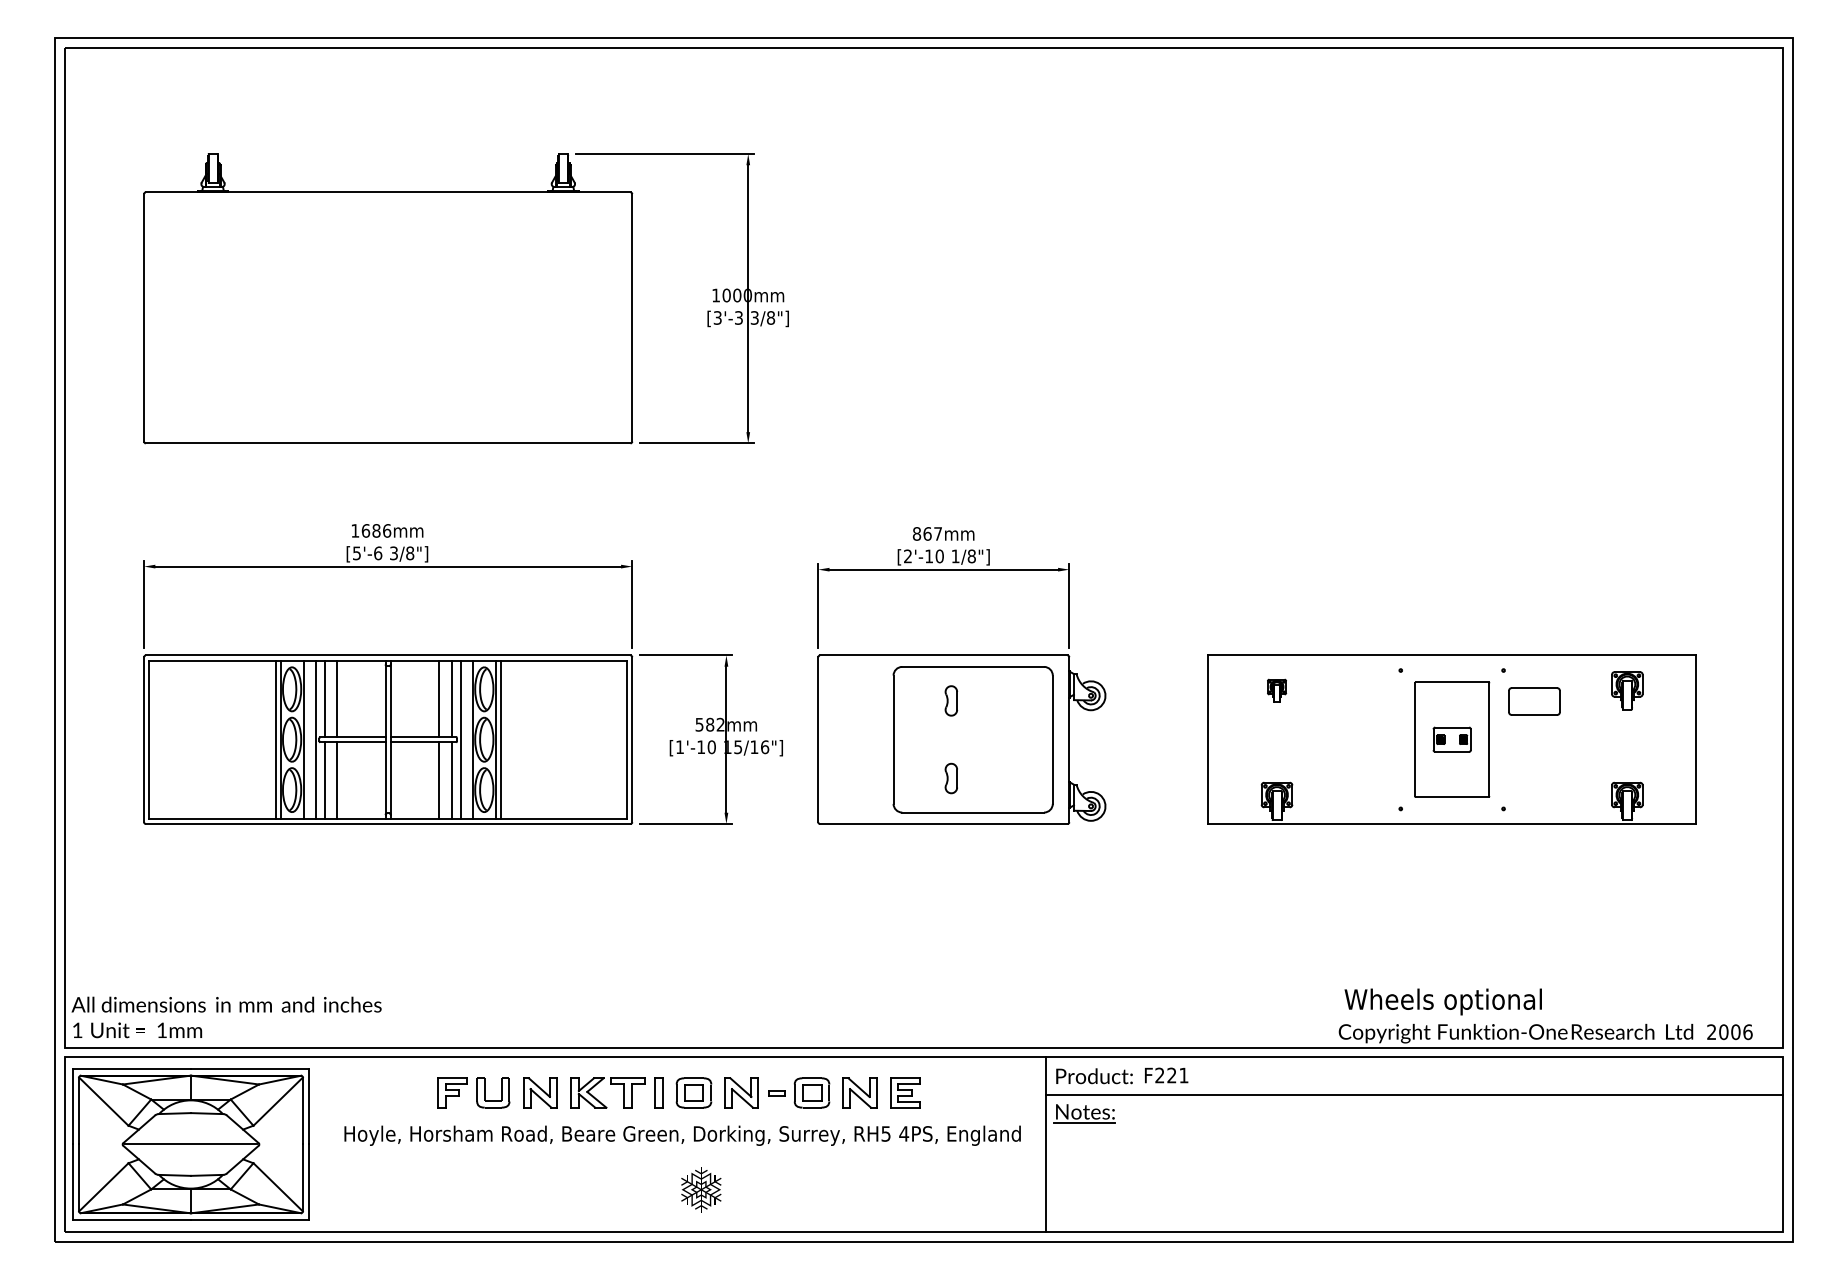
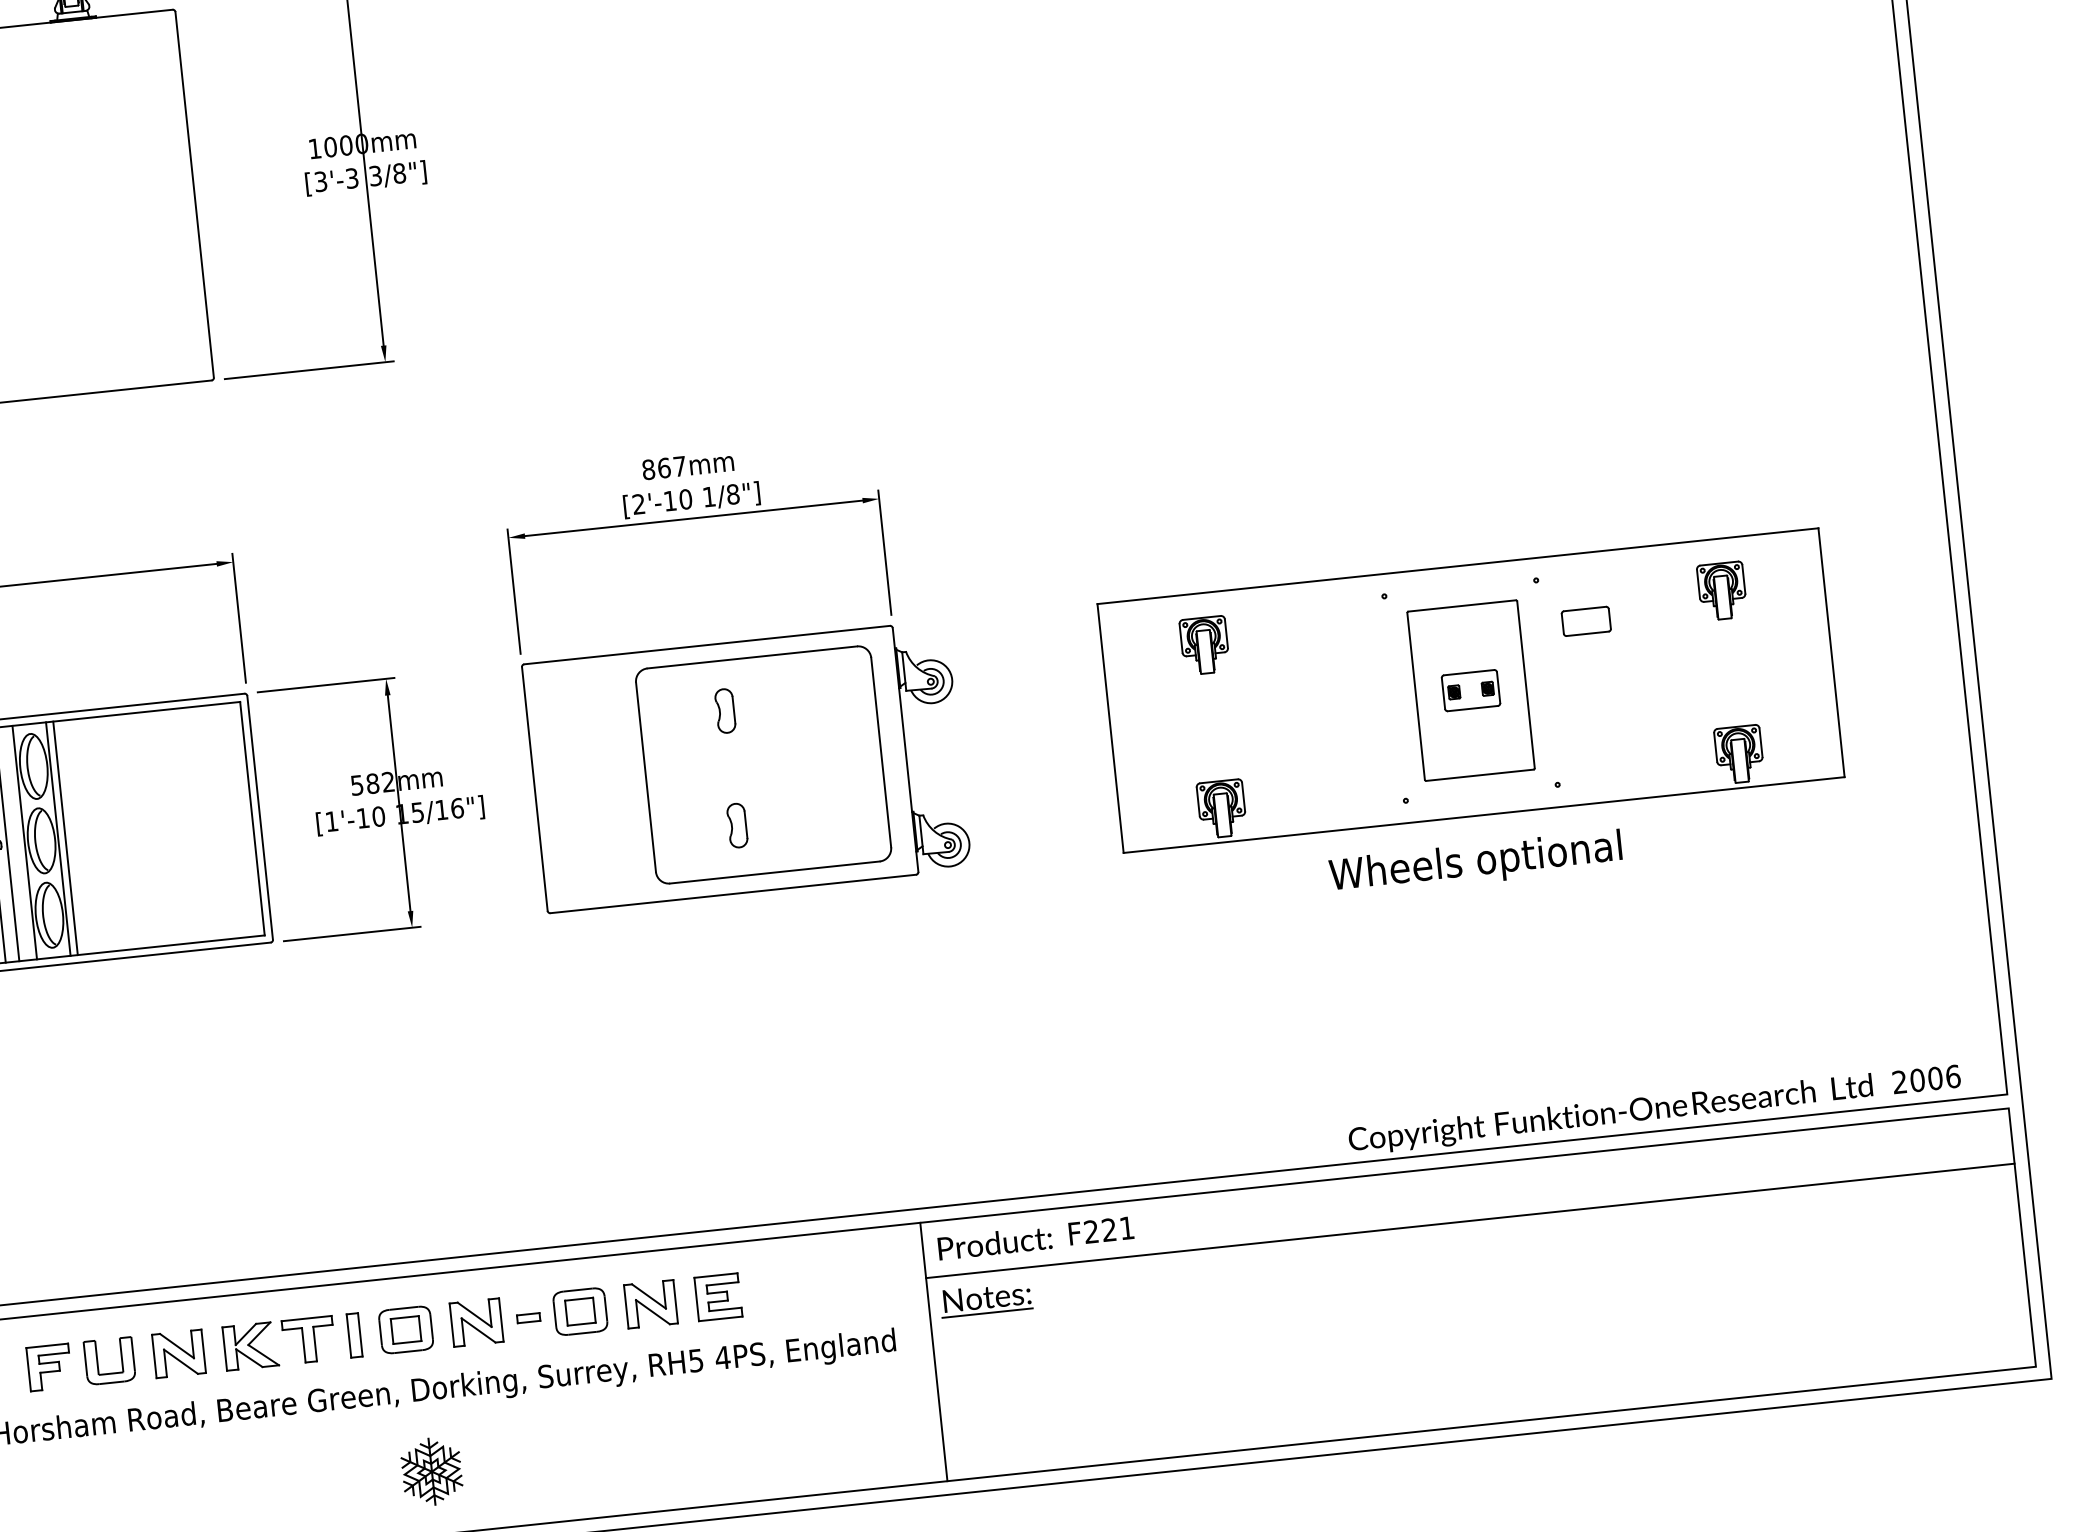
part: (1276, 690) -> (1203, 645), size x1.67
part: (1533, 701) -> (1585, 621), size x0.62
text: (1442, 1001) -> (1474, 863), moved

